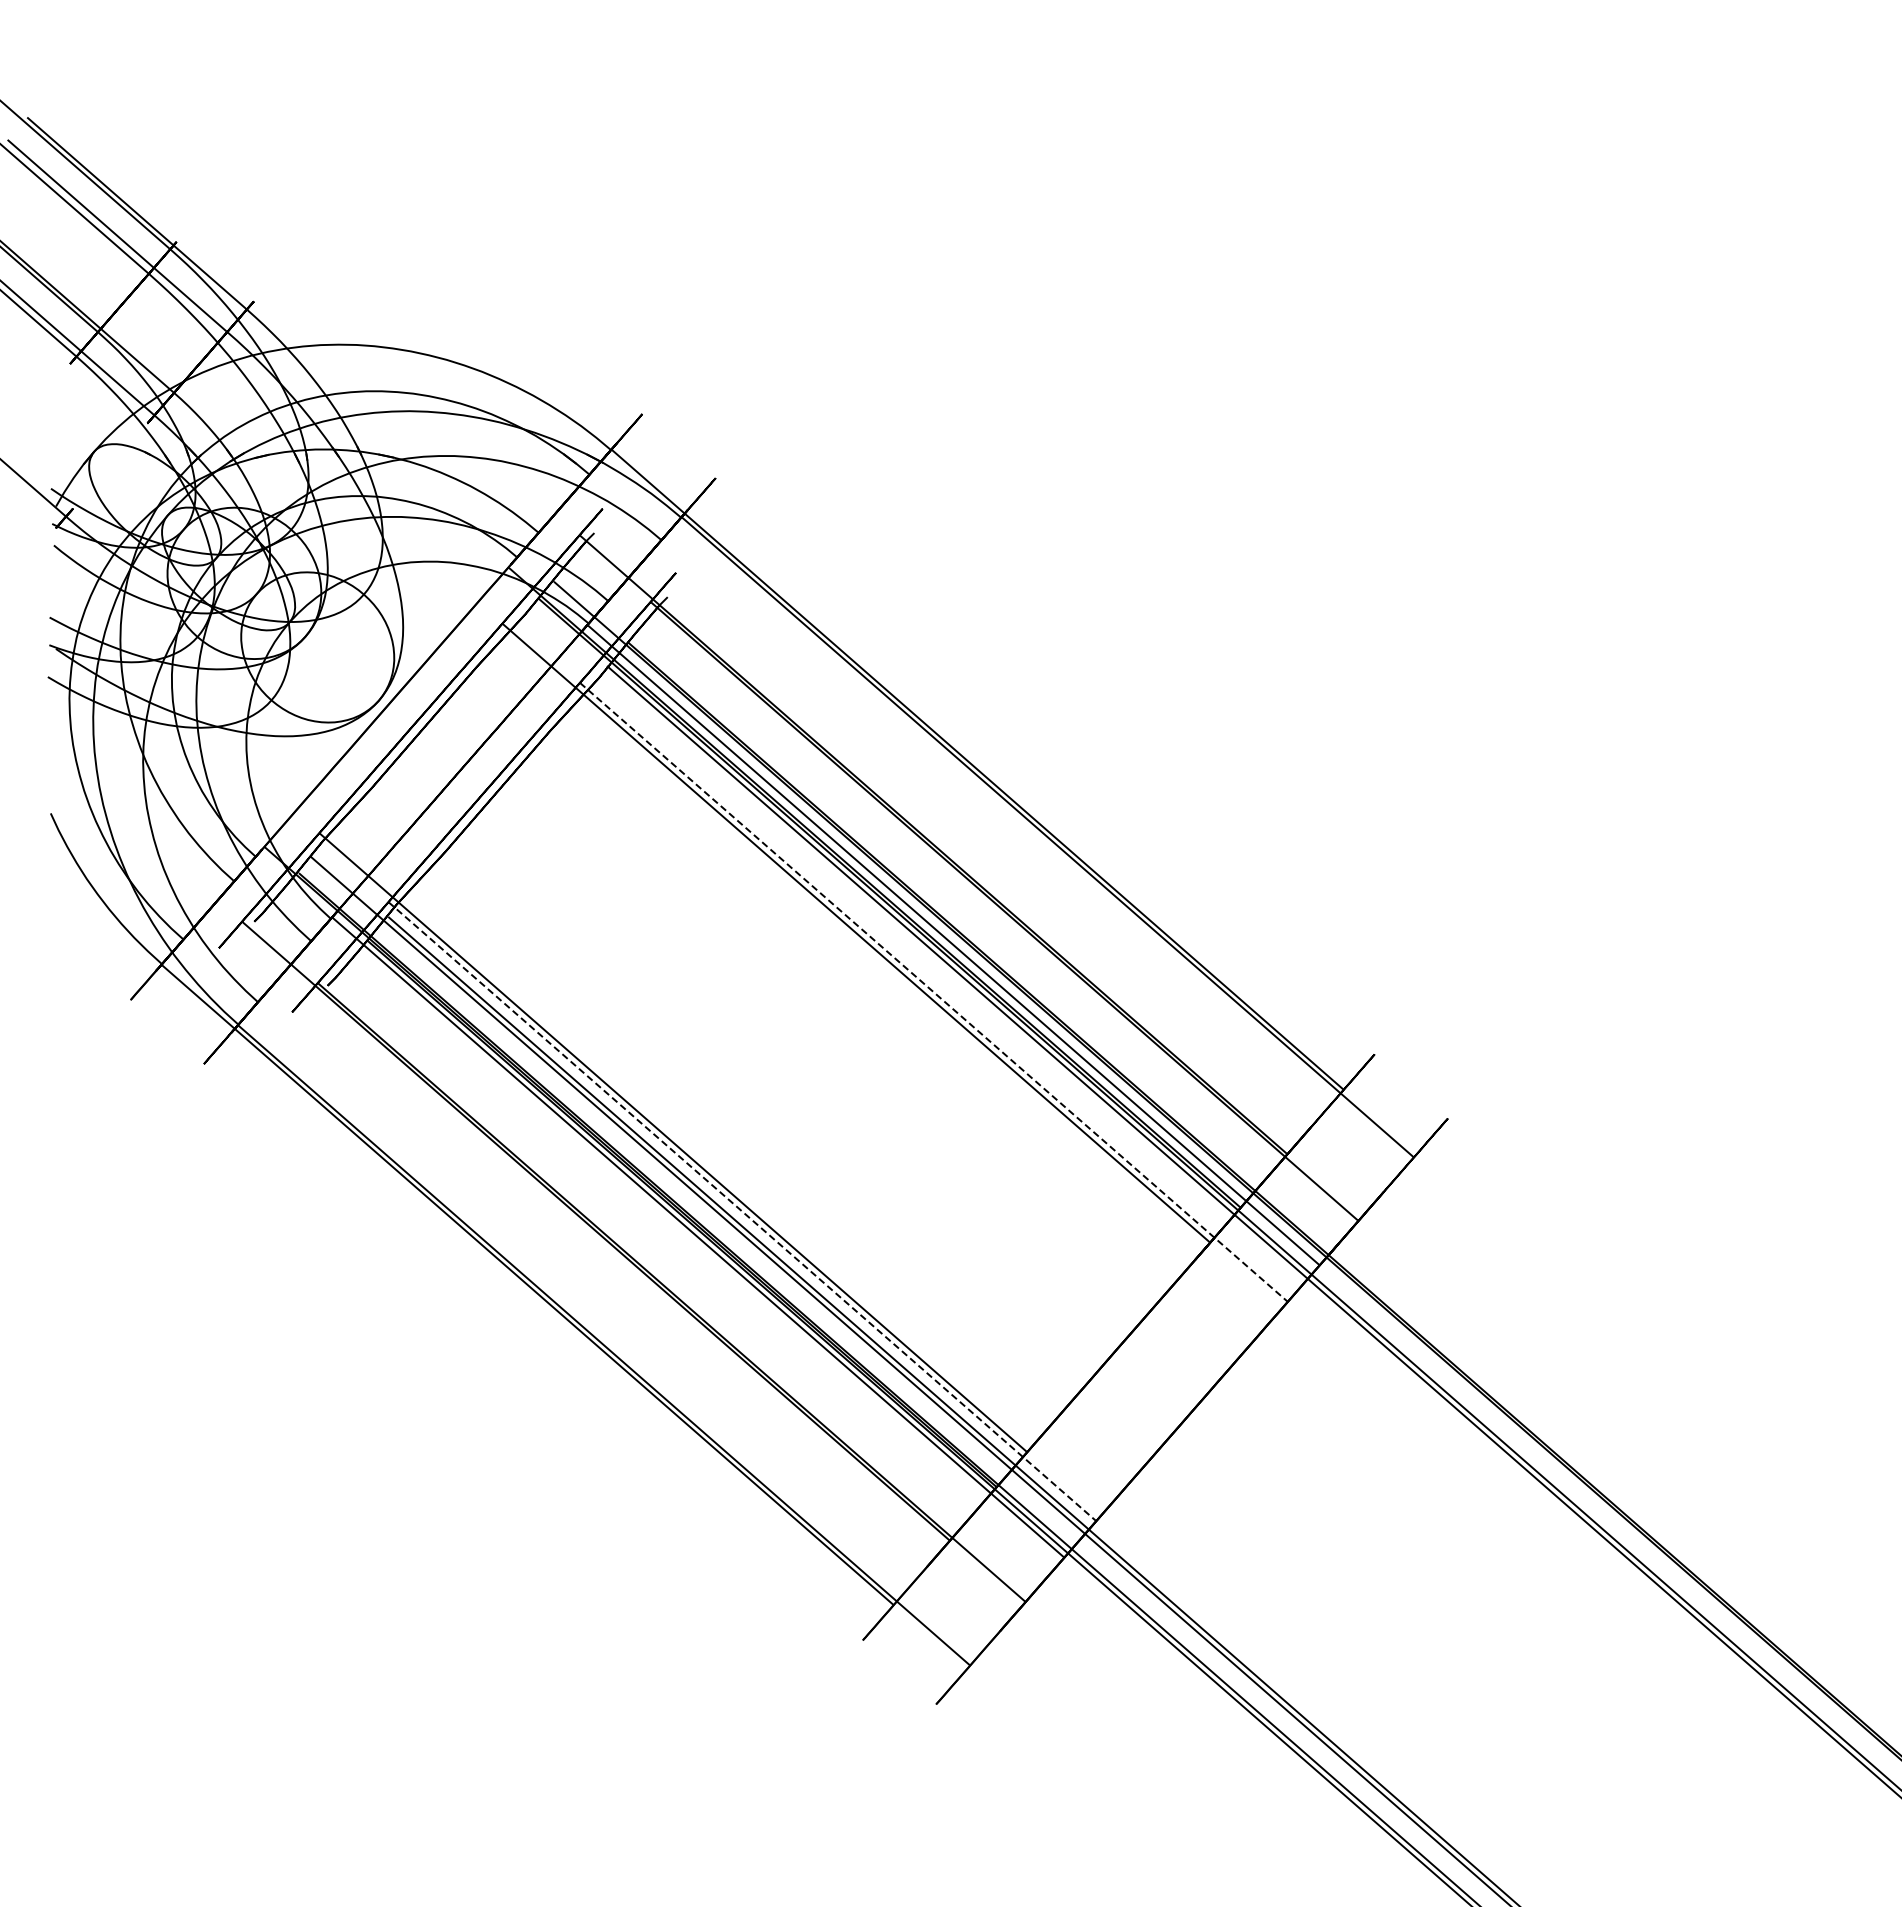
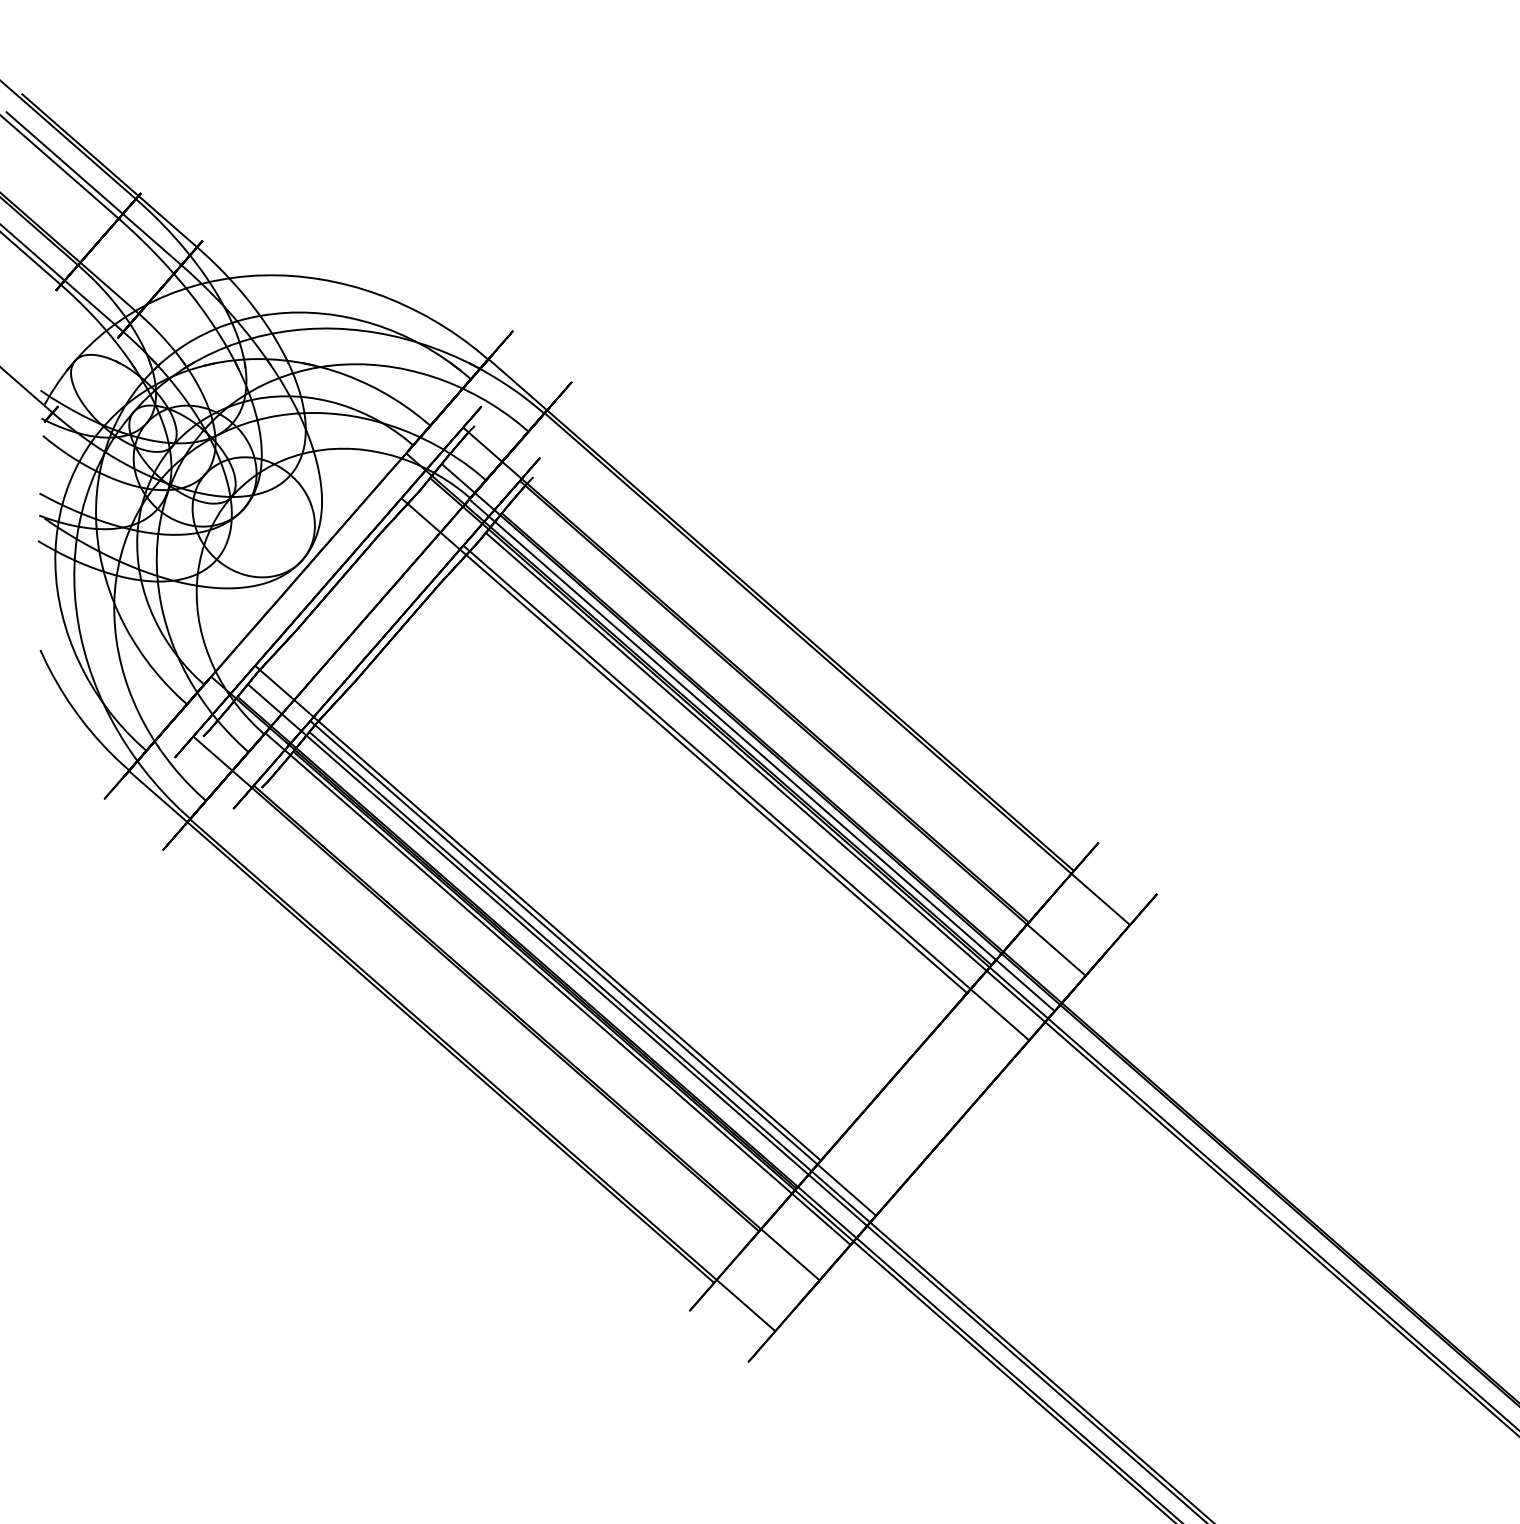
line: (934, 992) -> (746, 793), dashed -> solid
line: (742, 1212) -> (593, 969), dashed -> solid

